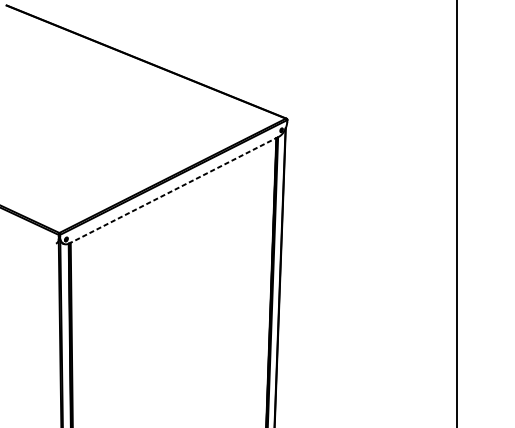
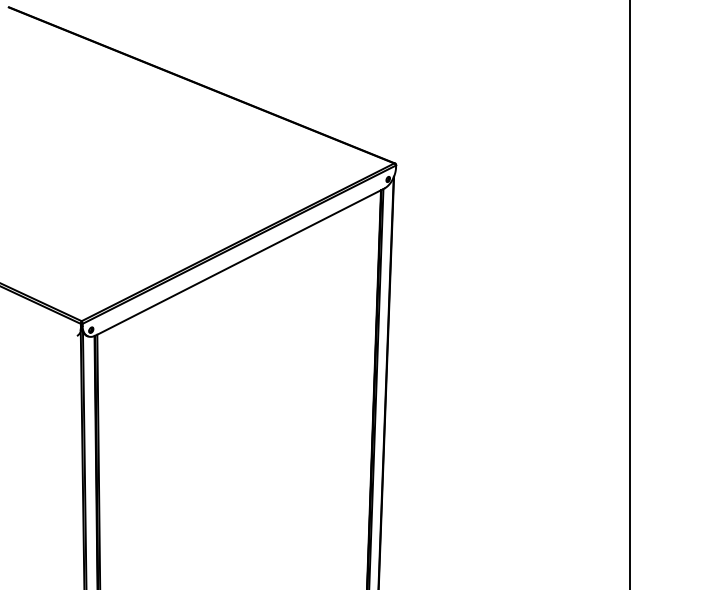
line: (173, 190) -> (239, 262), dashed -> solid

